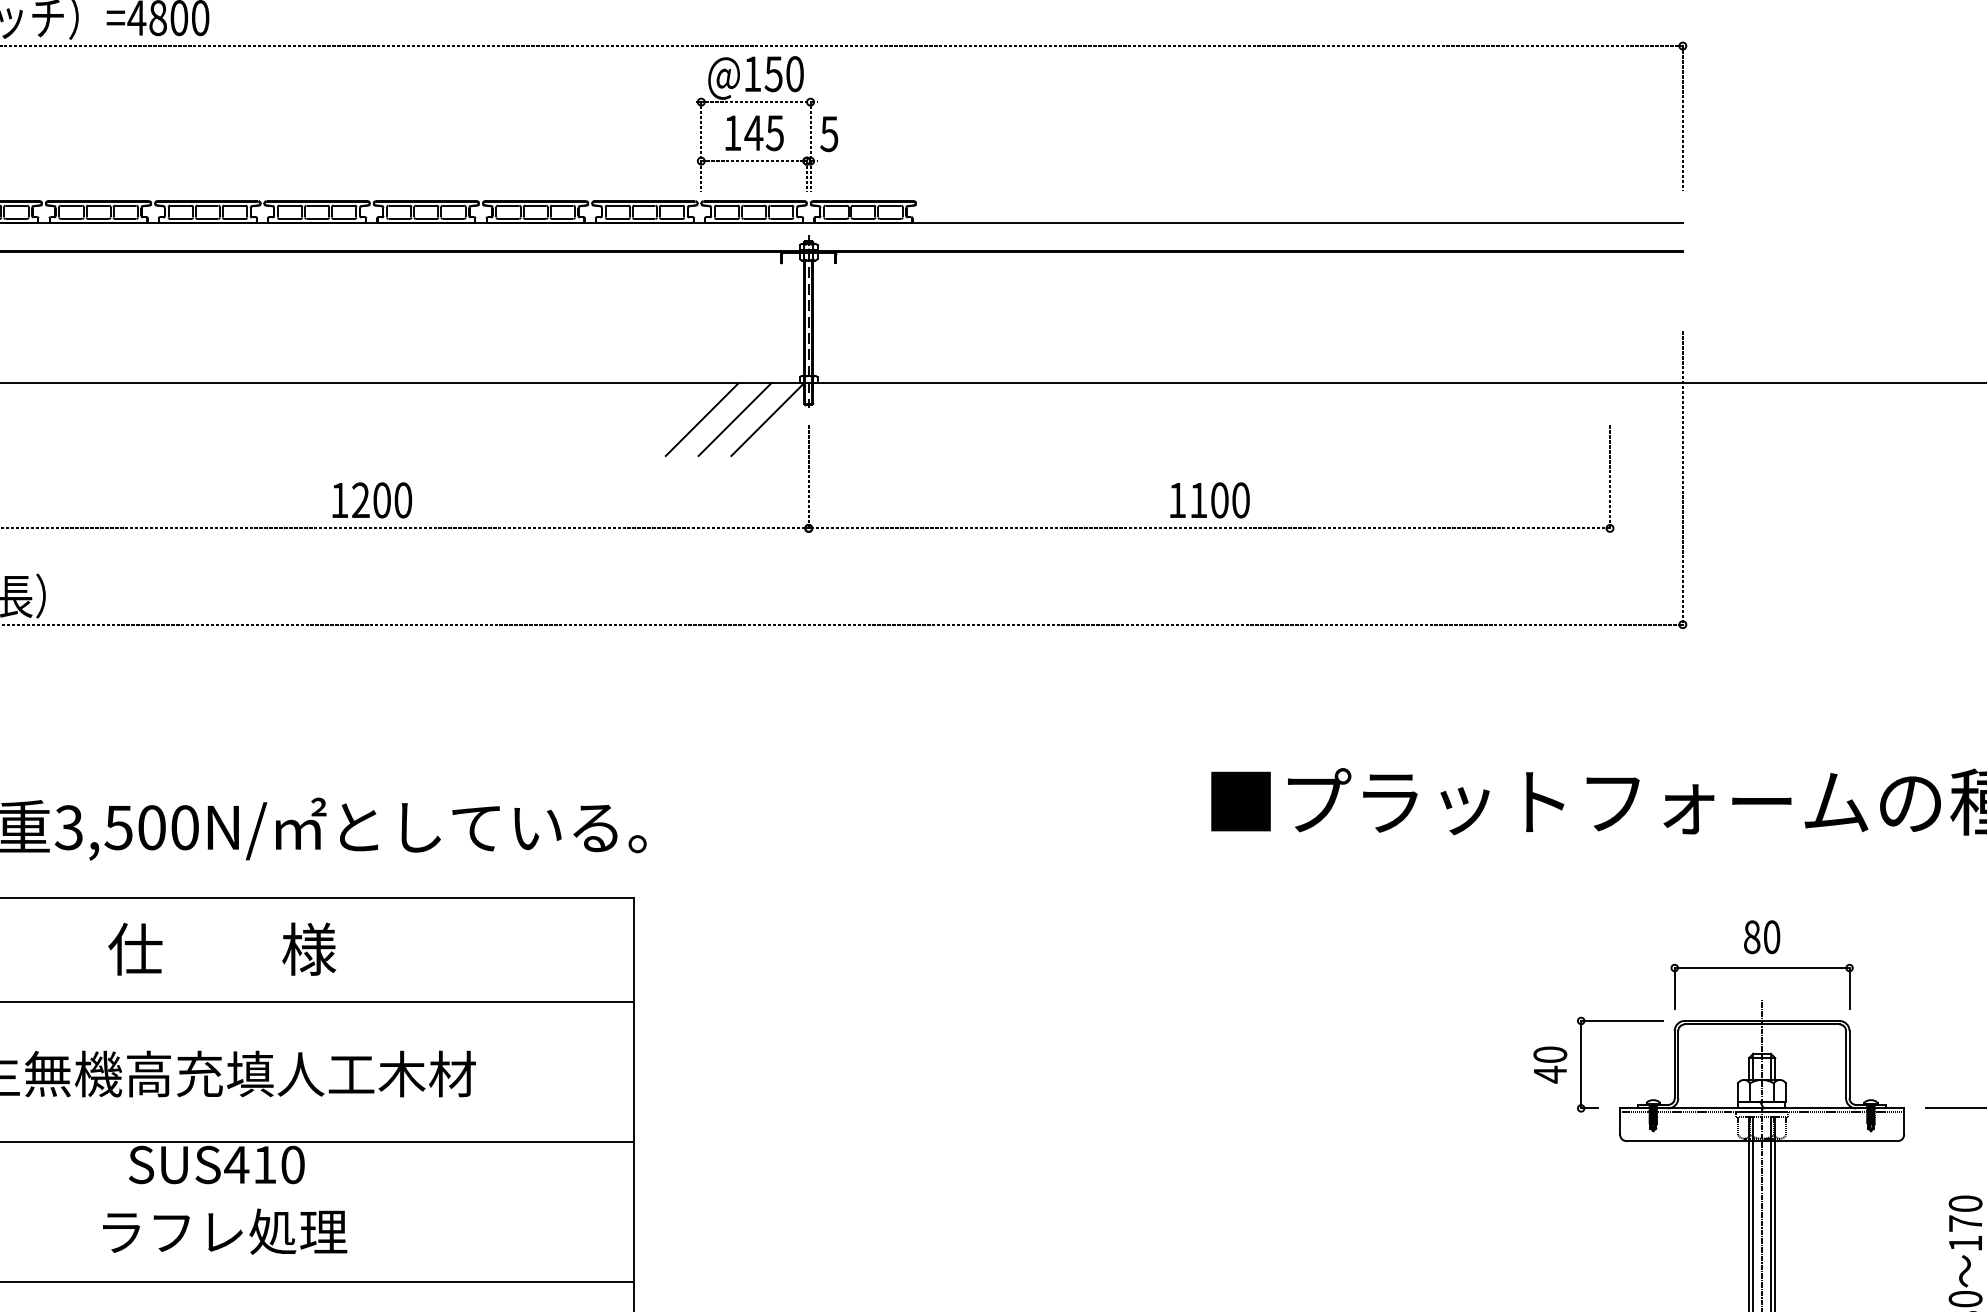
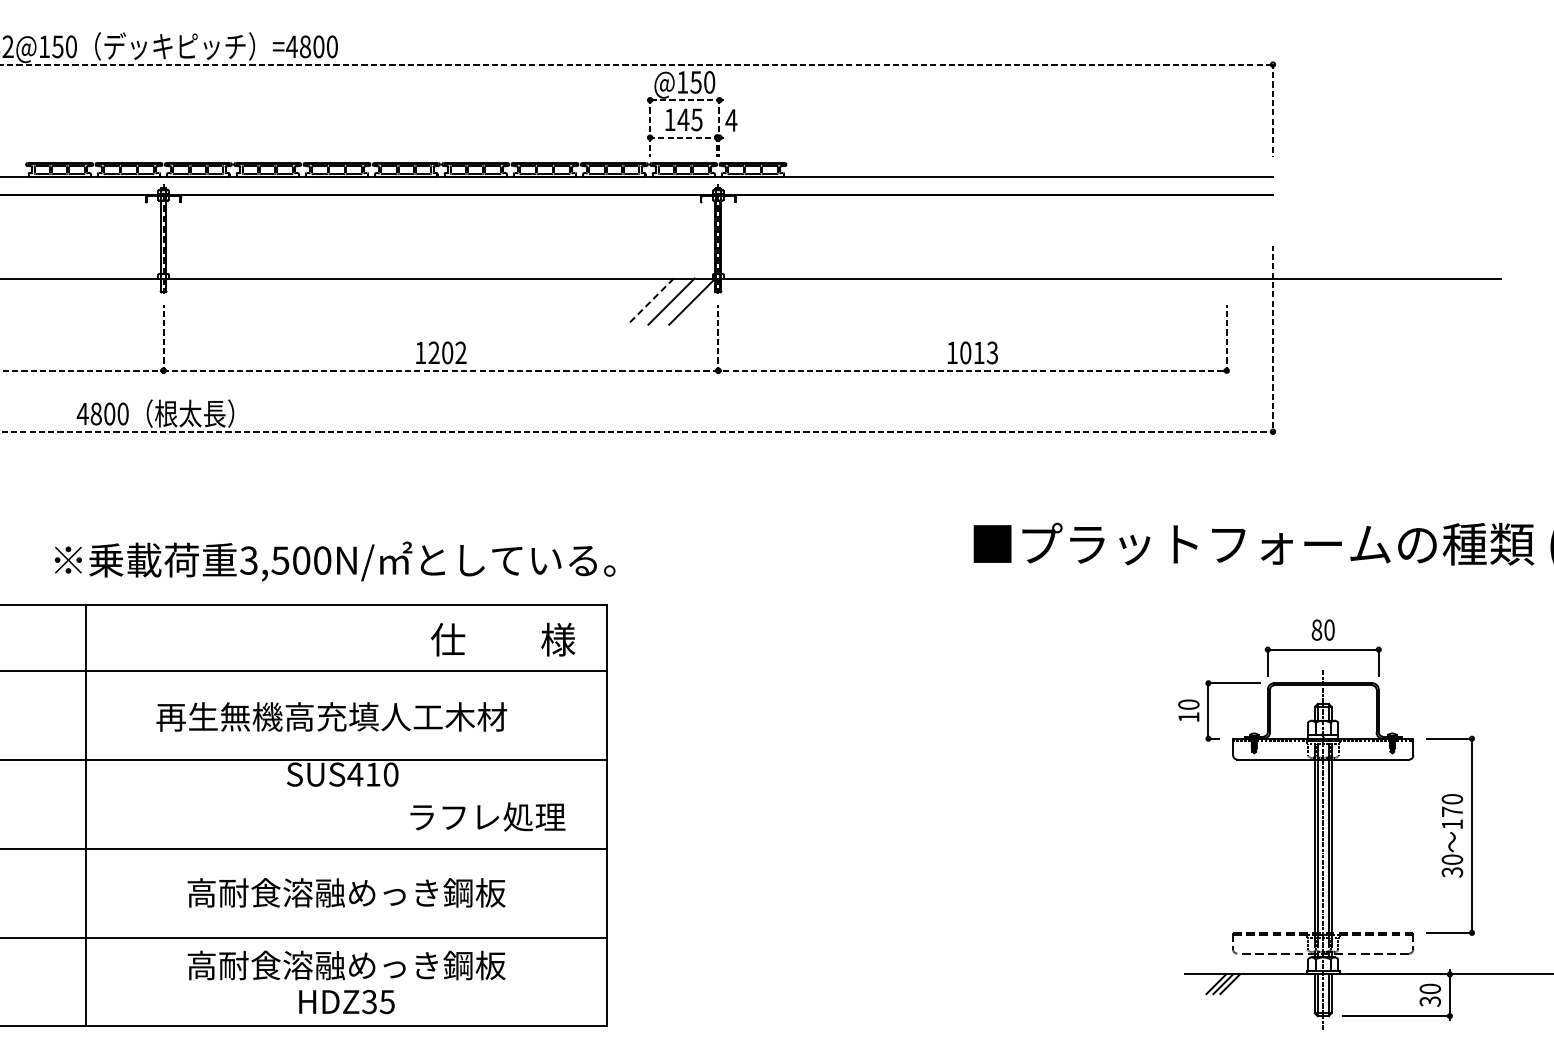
text: (829, 134) -> (731, 120), 5 -> 4
line: (701, 419) -> (650, 301), solid -> dashed
text: (402, 499) -> (460, 352), 1200 -> 1202
text: (1220, 499) -> (979, 352), 1100 -> 1013
text: (222, 948) -> (503, 639), moved
text: (1549, 1074) -> (1188, 717), 40 -> 10
text: (224, 1230) -> (487, 816), moved

